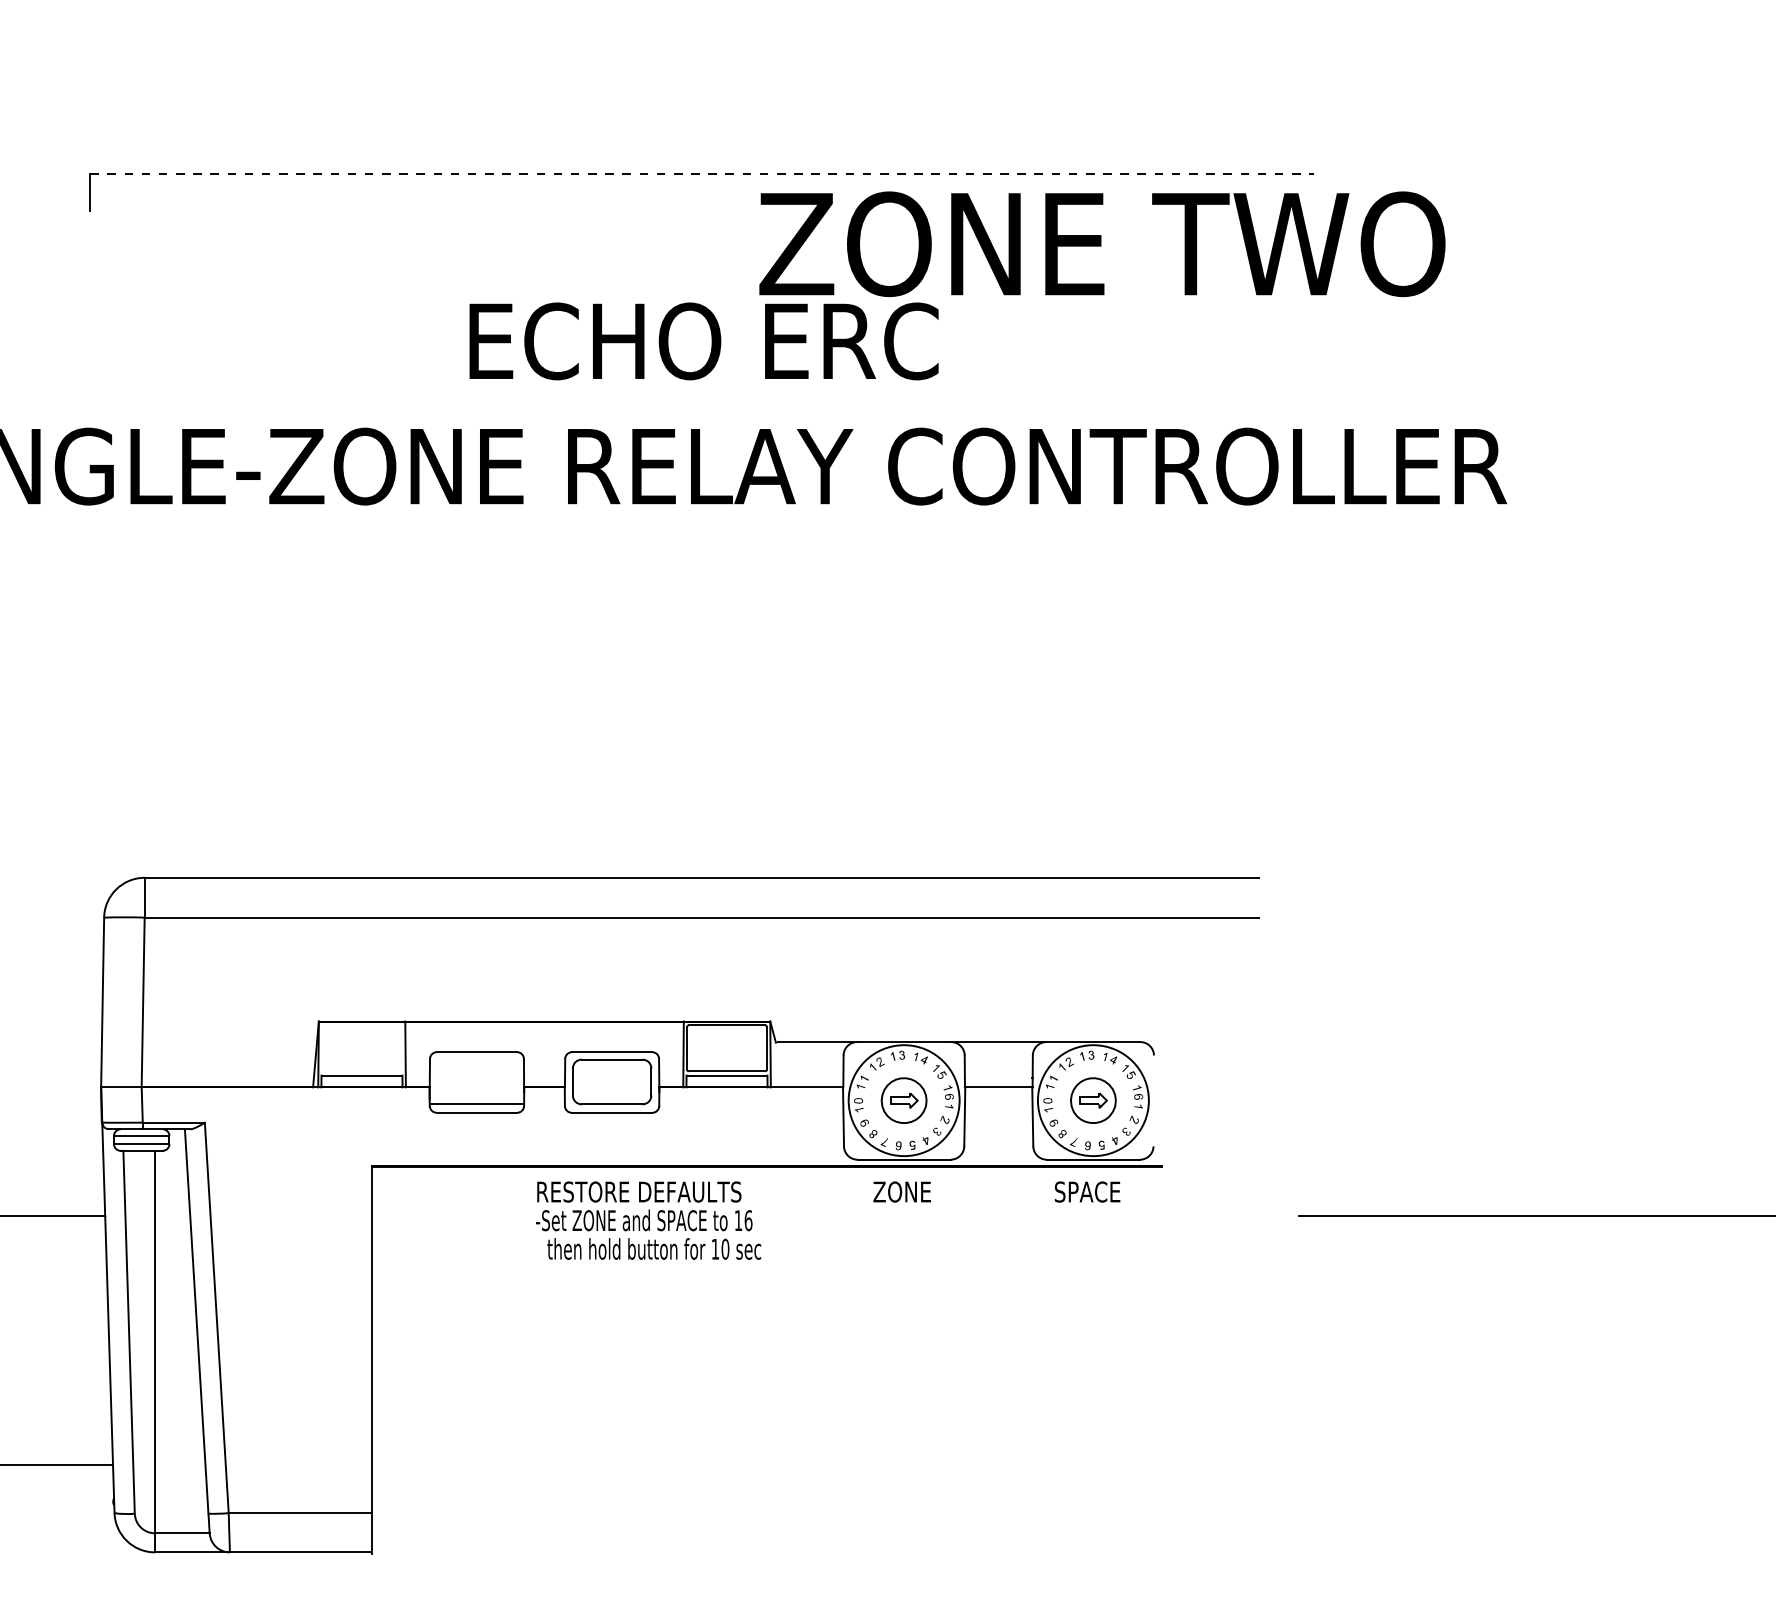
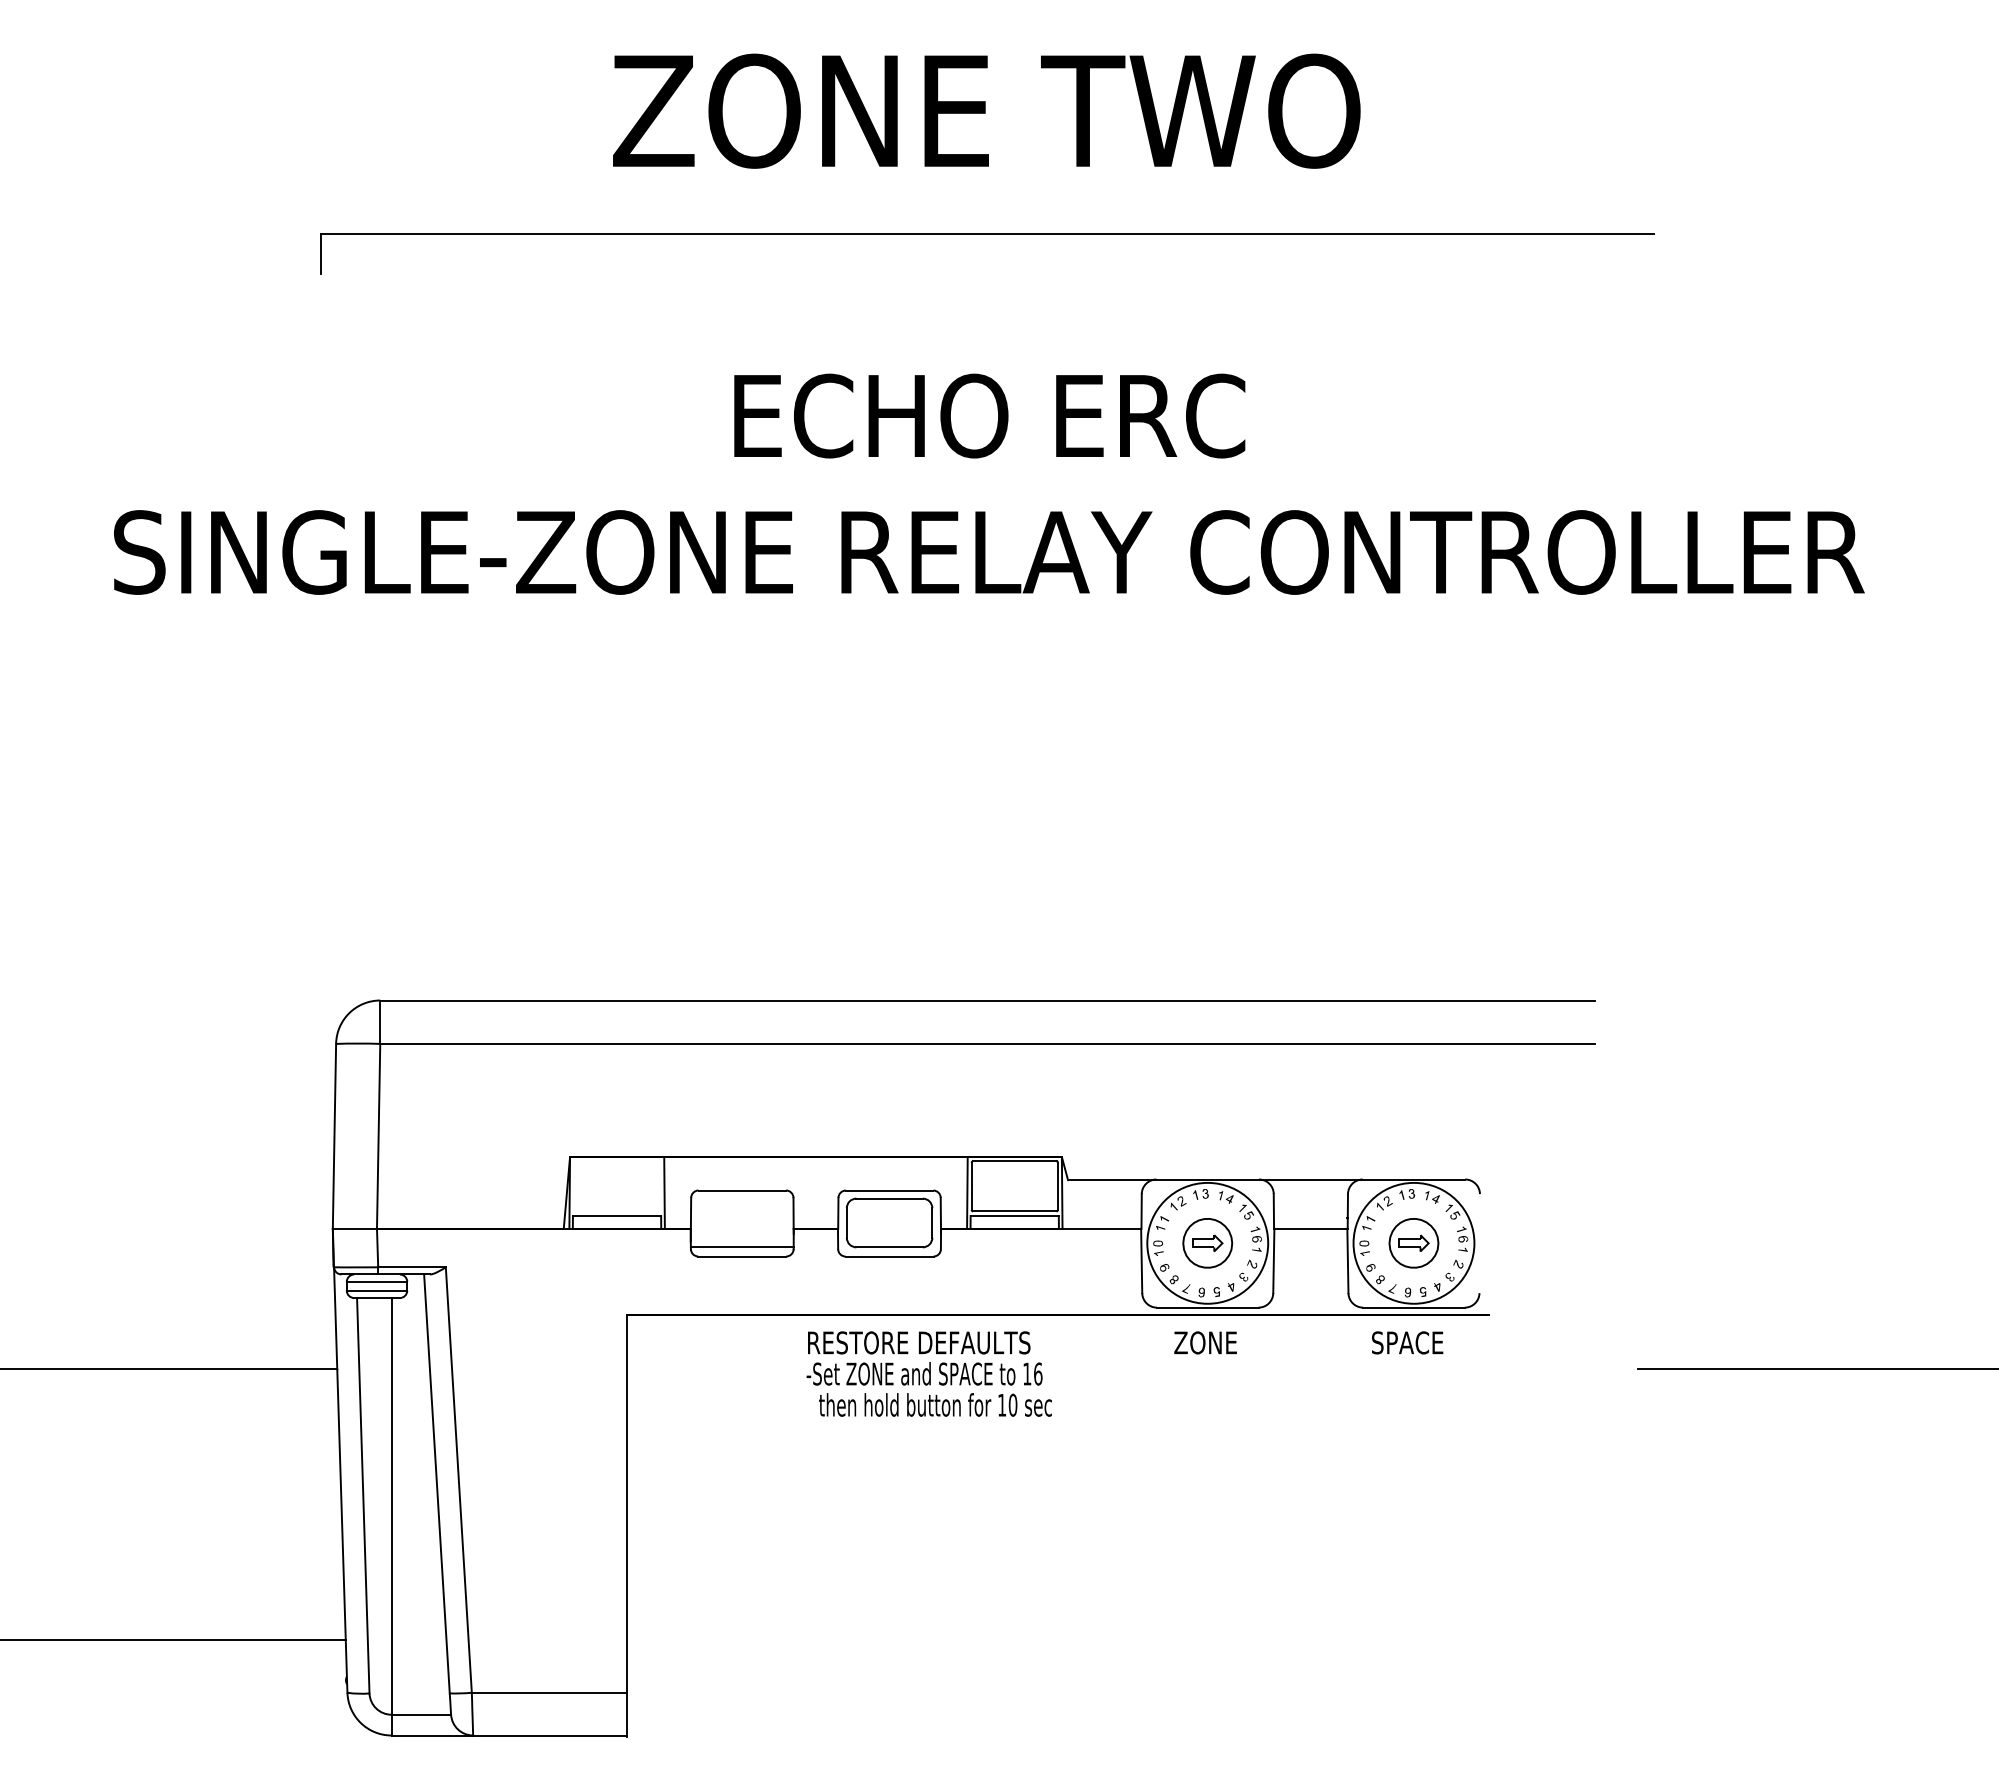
line: (701, 173) -> (987, 233), dashed -> solid
text: (1102, 243) -> (986, 110), moved

